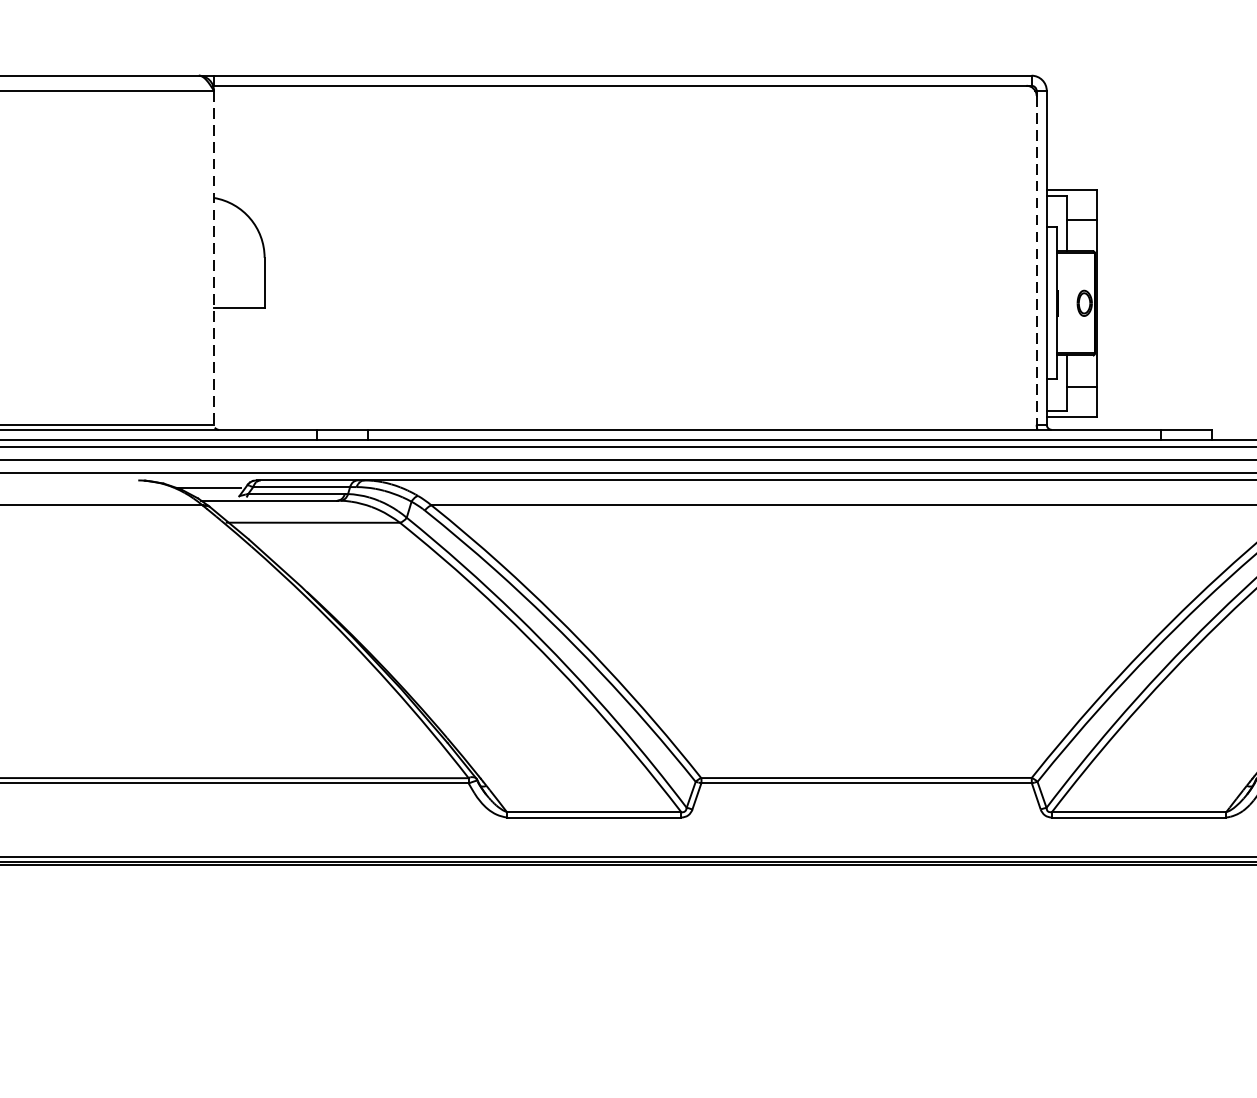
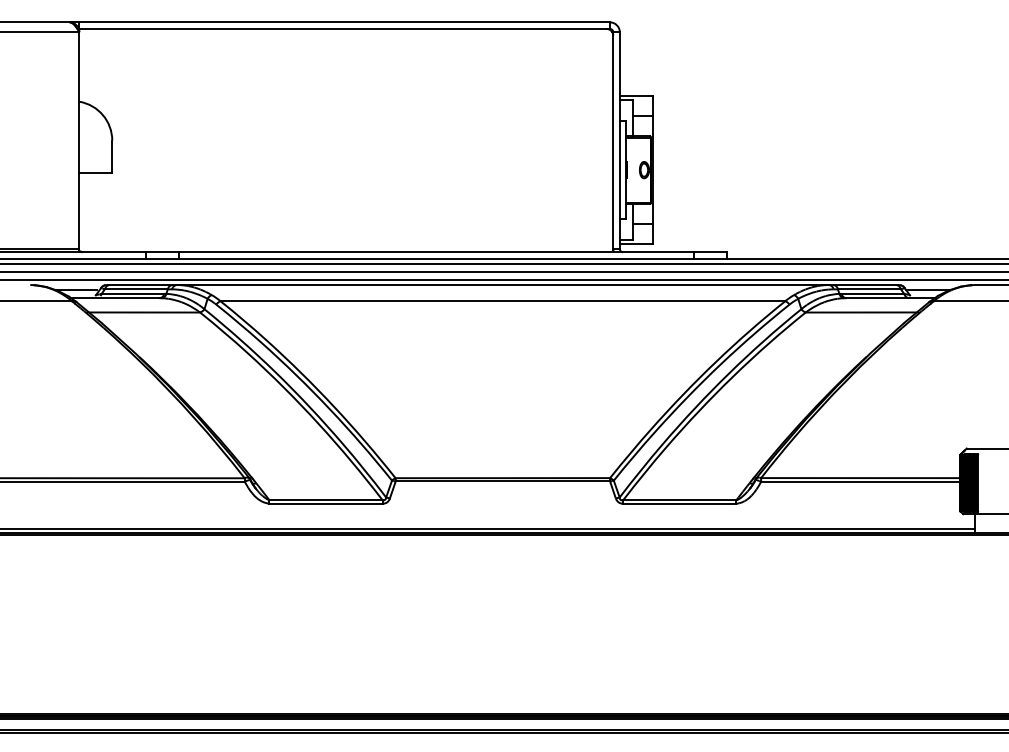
line: (214, 260) -> (79, 142), dashed -> solid
line: (1037, 263) -> (613, 144), dashed -> solid

